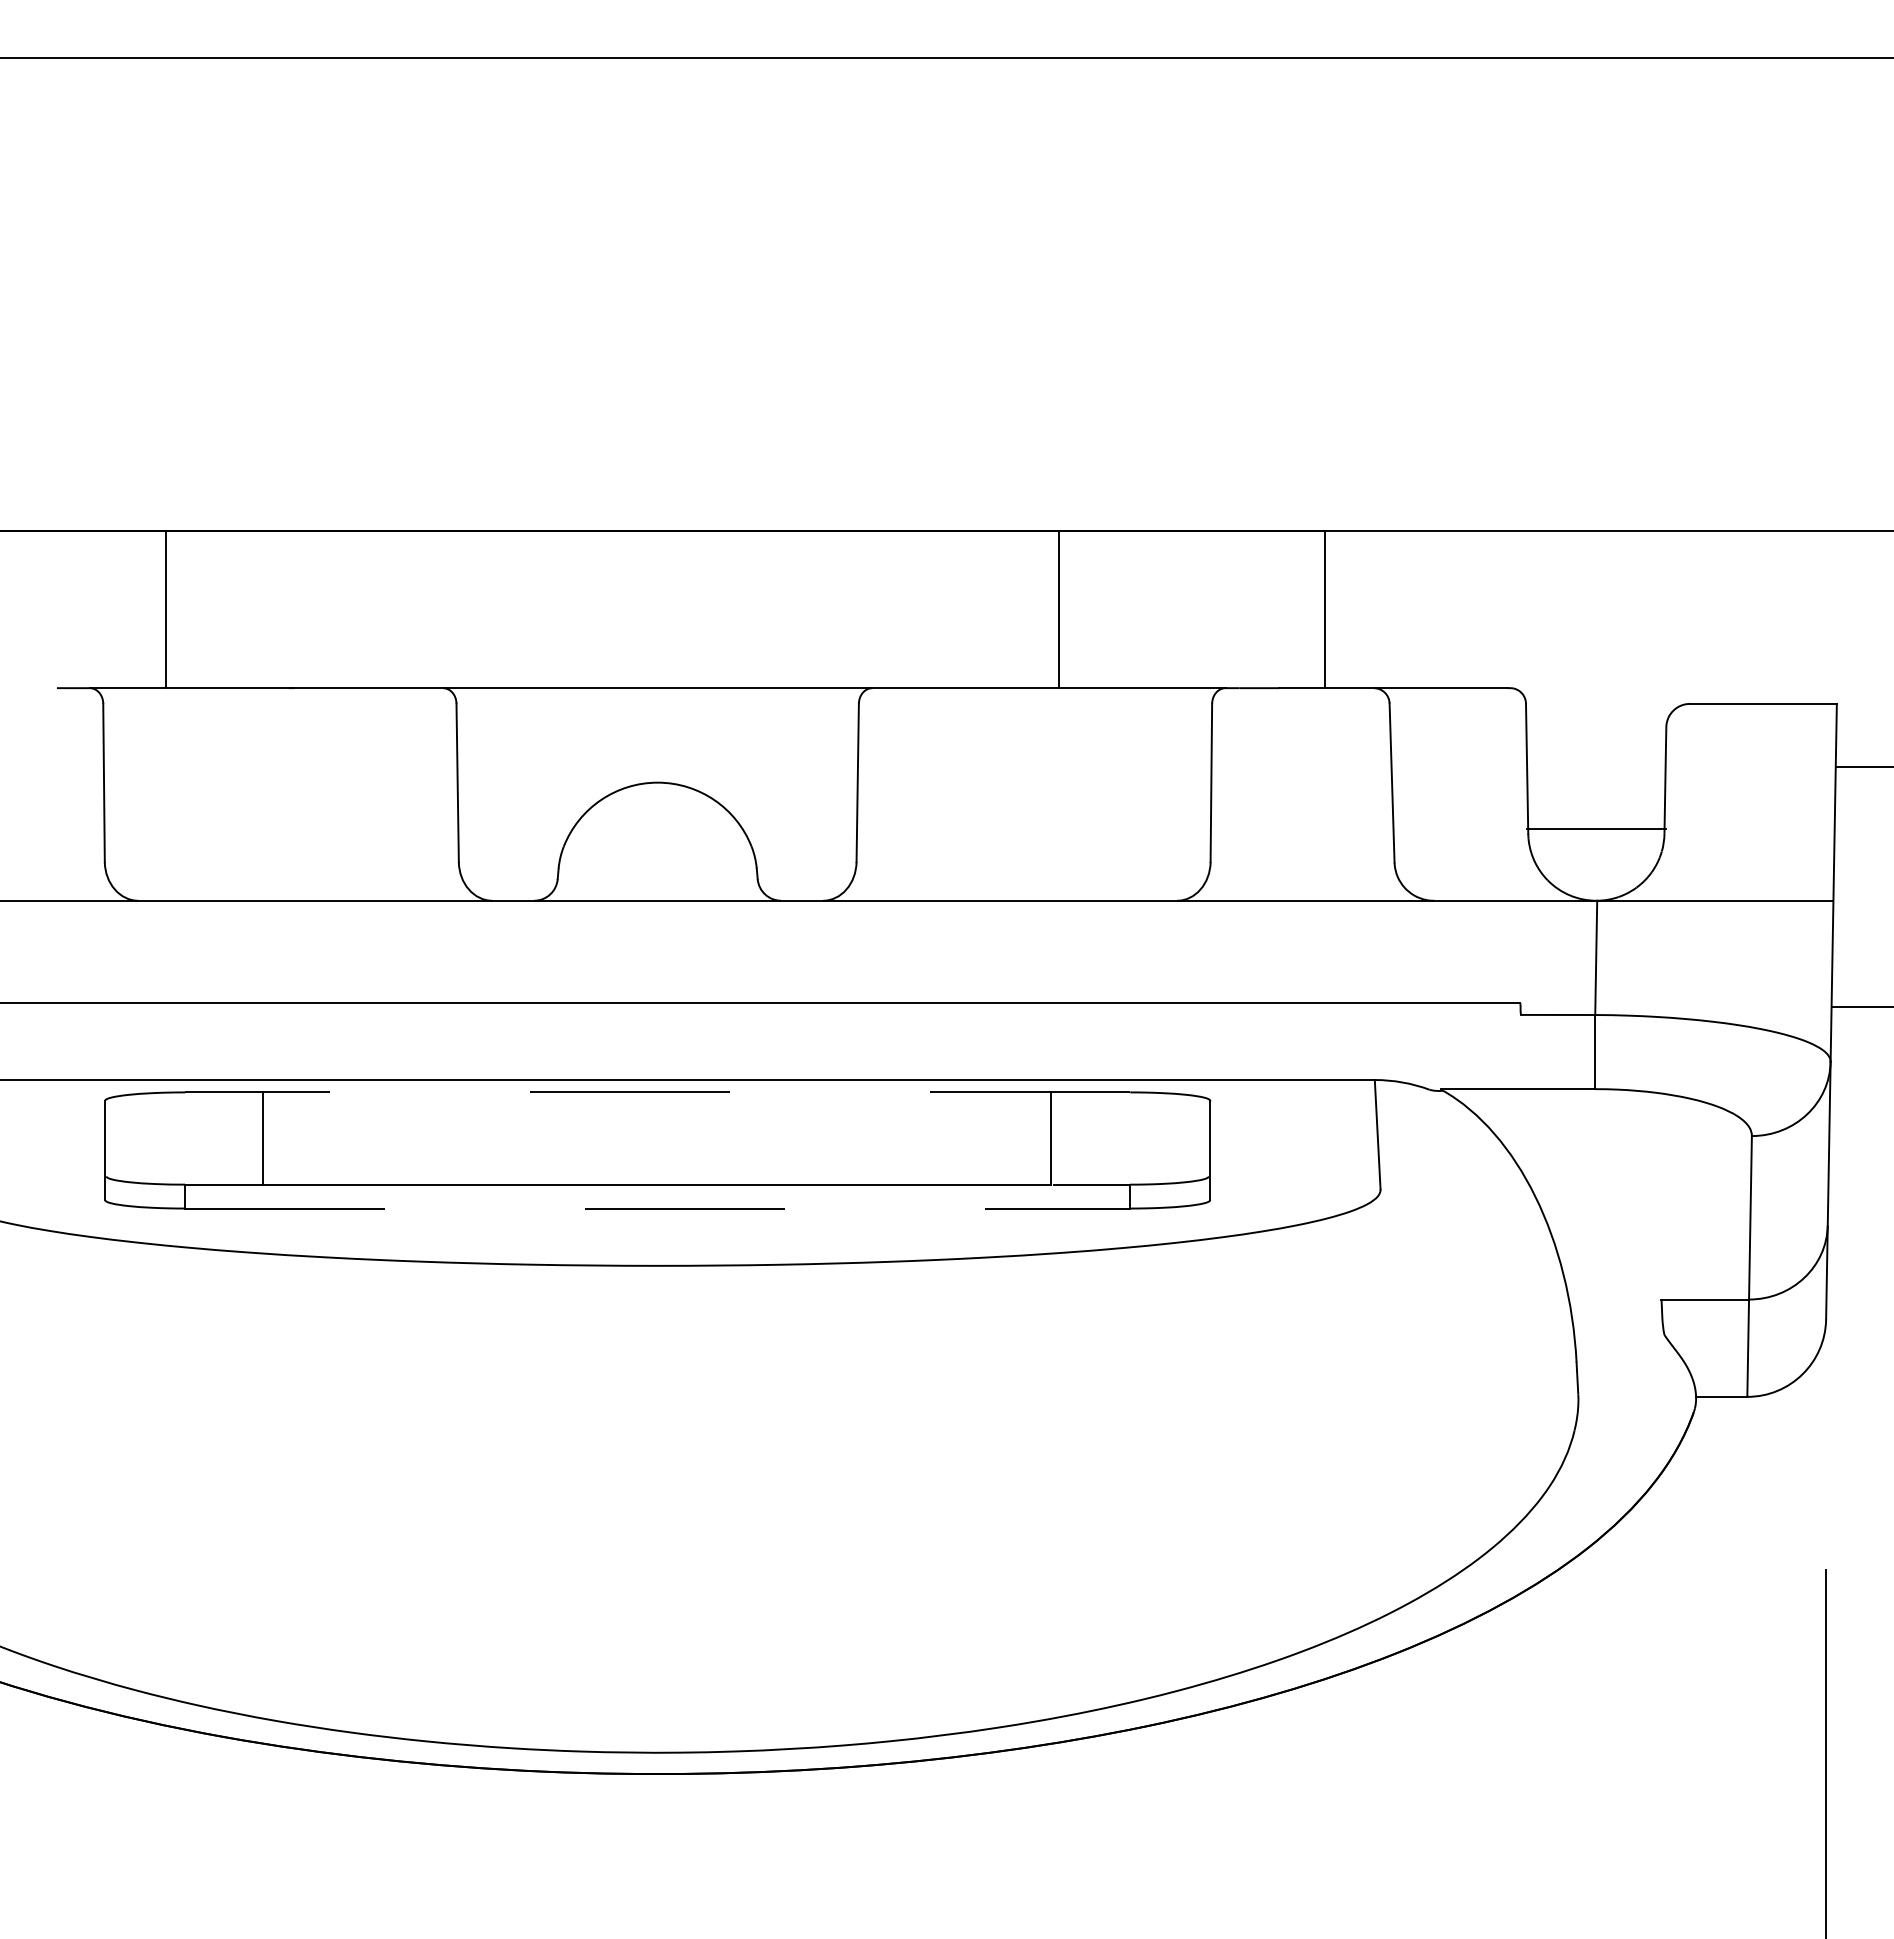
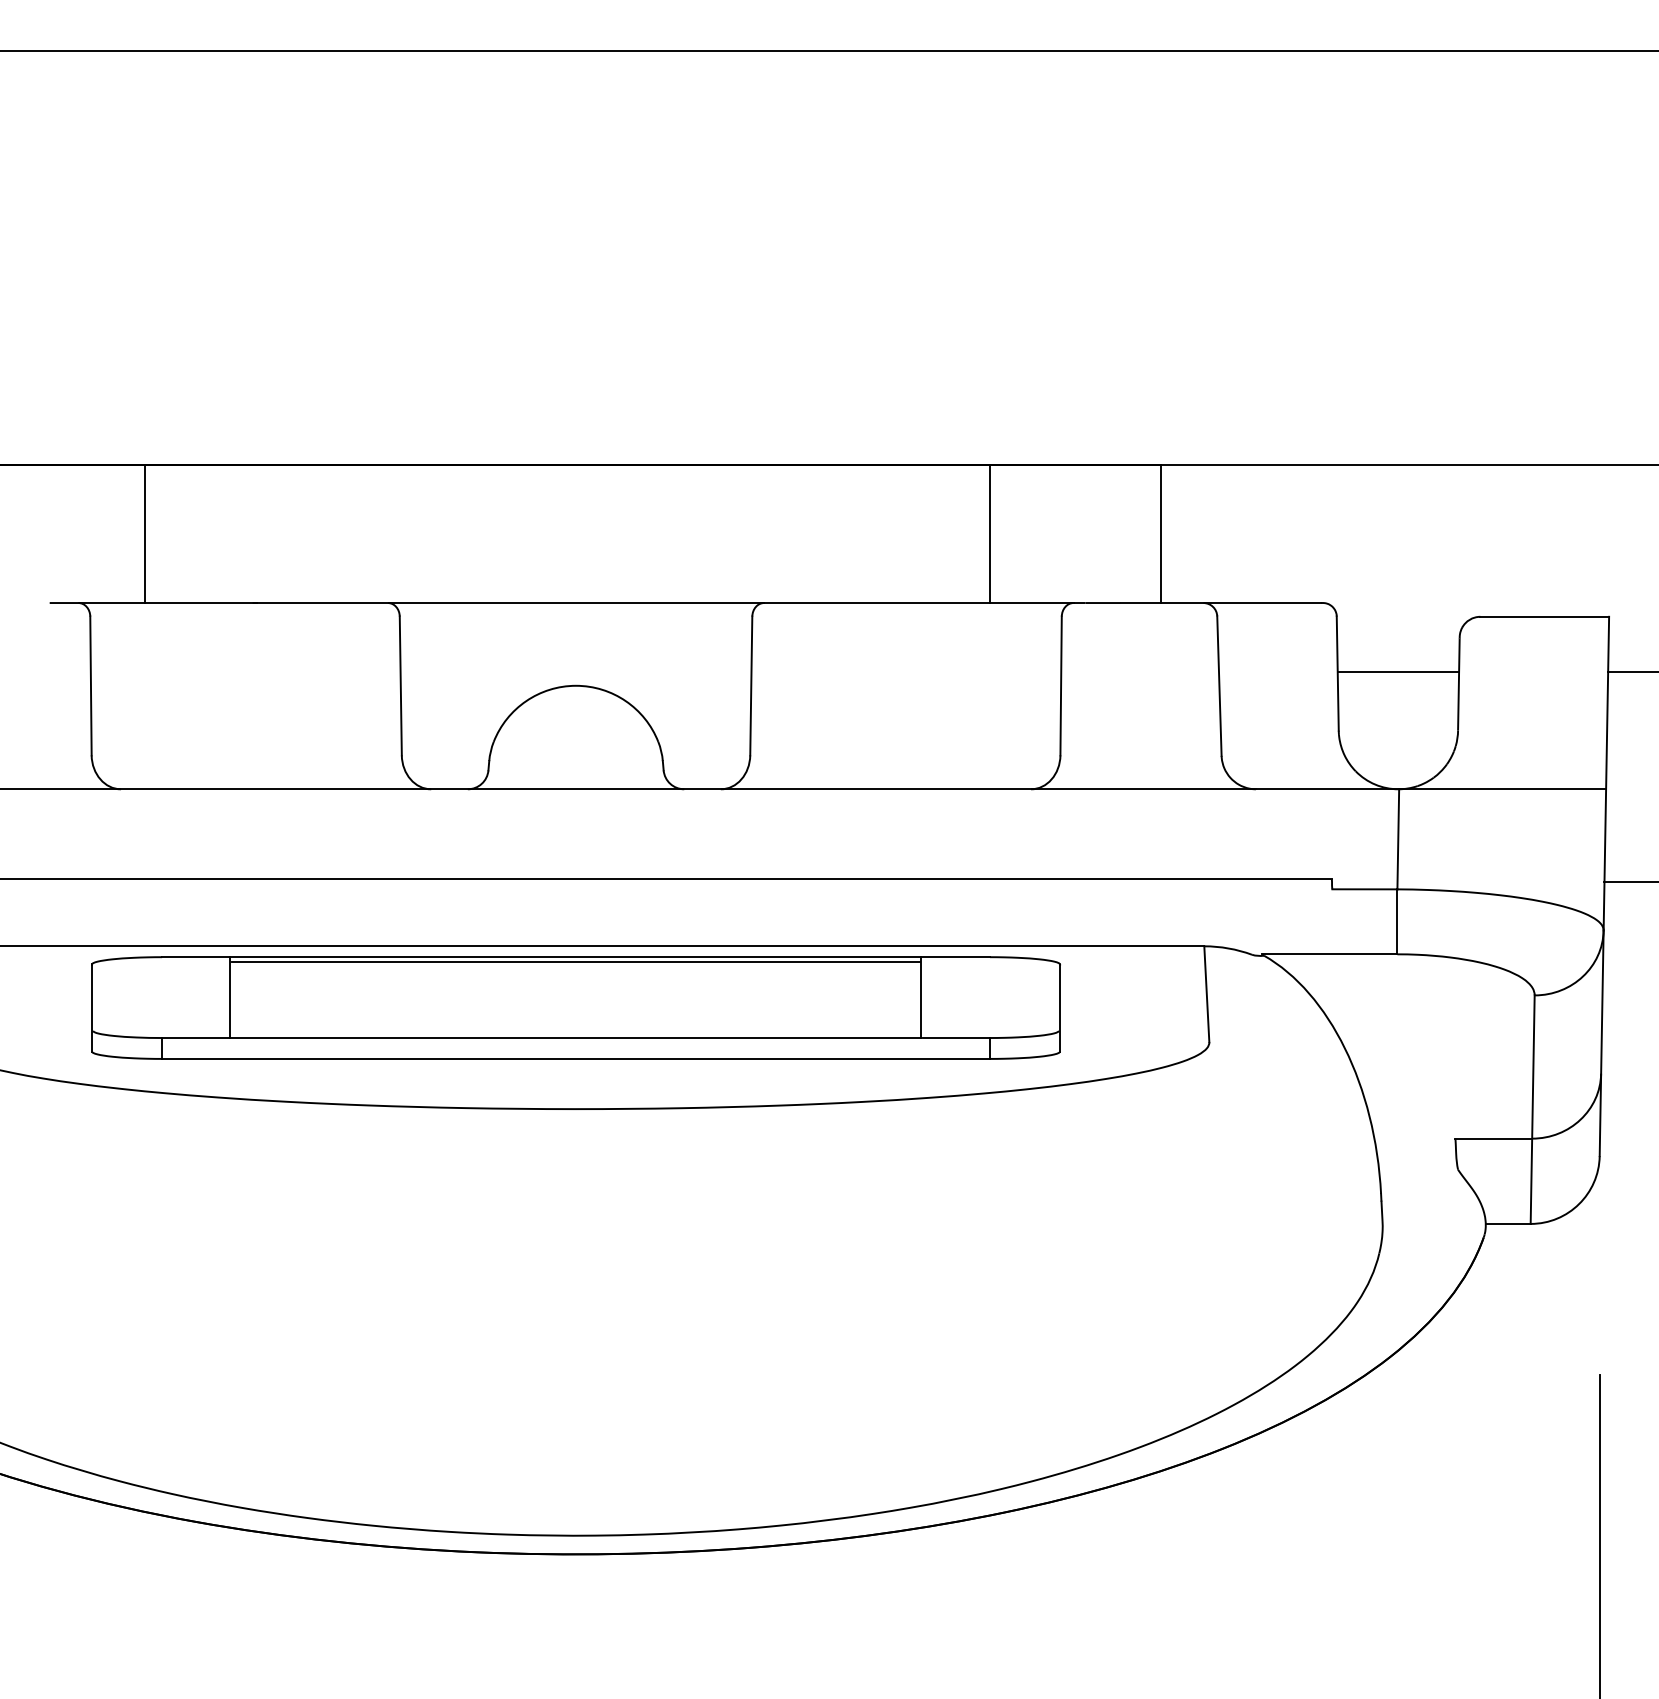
line: (1059, 609) -> (990, 534), moved
line: (1596, 828) -> (1398, 671), moved
line: (657, 1092) -> (575, 957), dashed -> solid
line: (657, 1098) -> (575, 962), added
line: (658, 1208) -> (576, 1058), dashed -> solid

